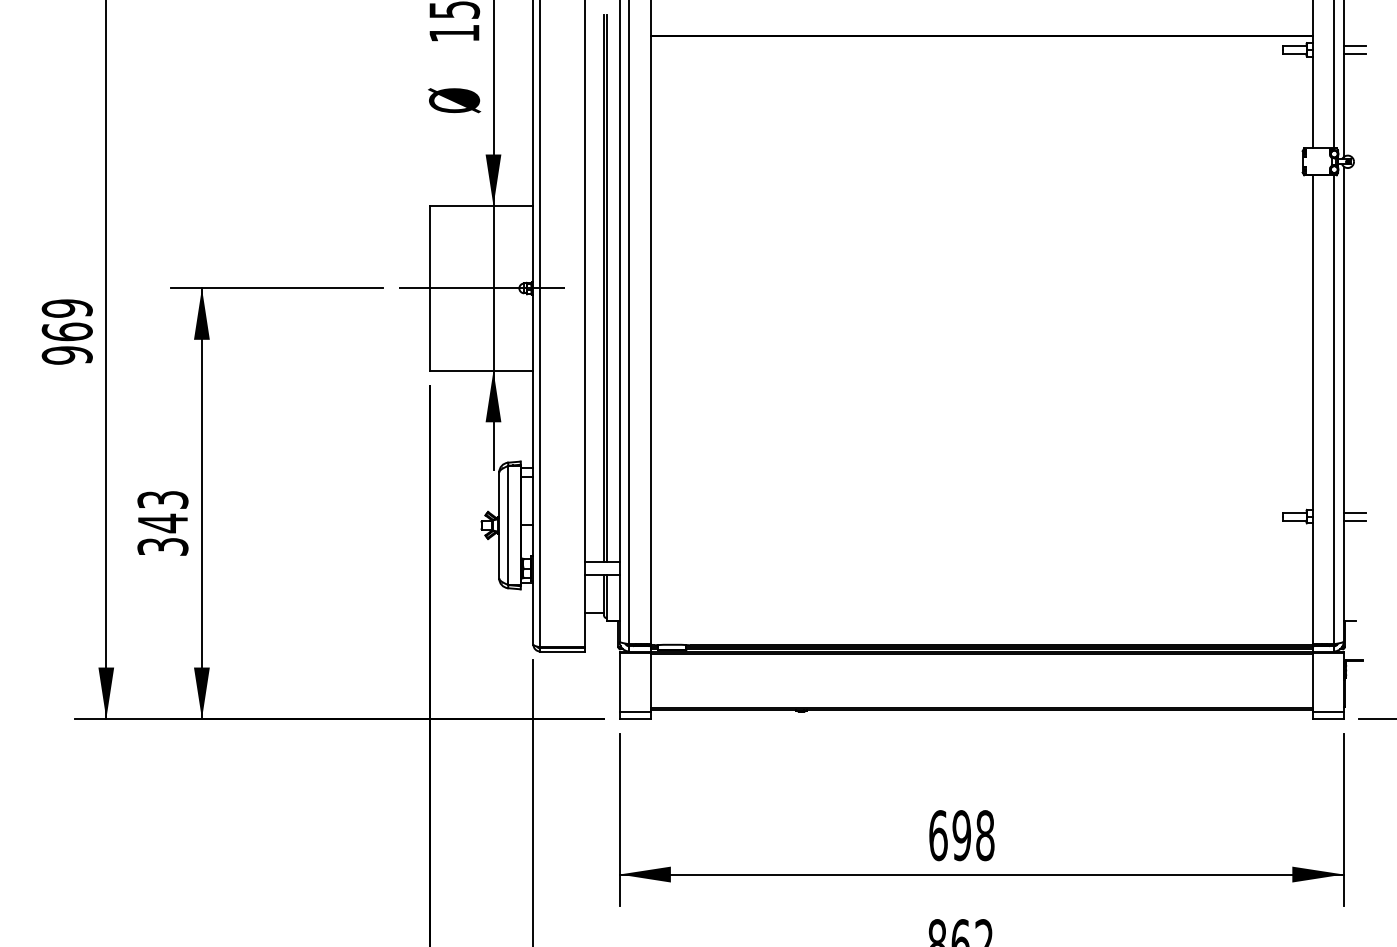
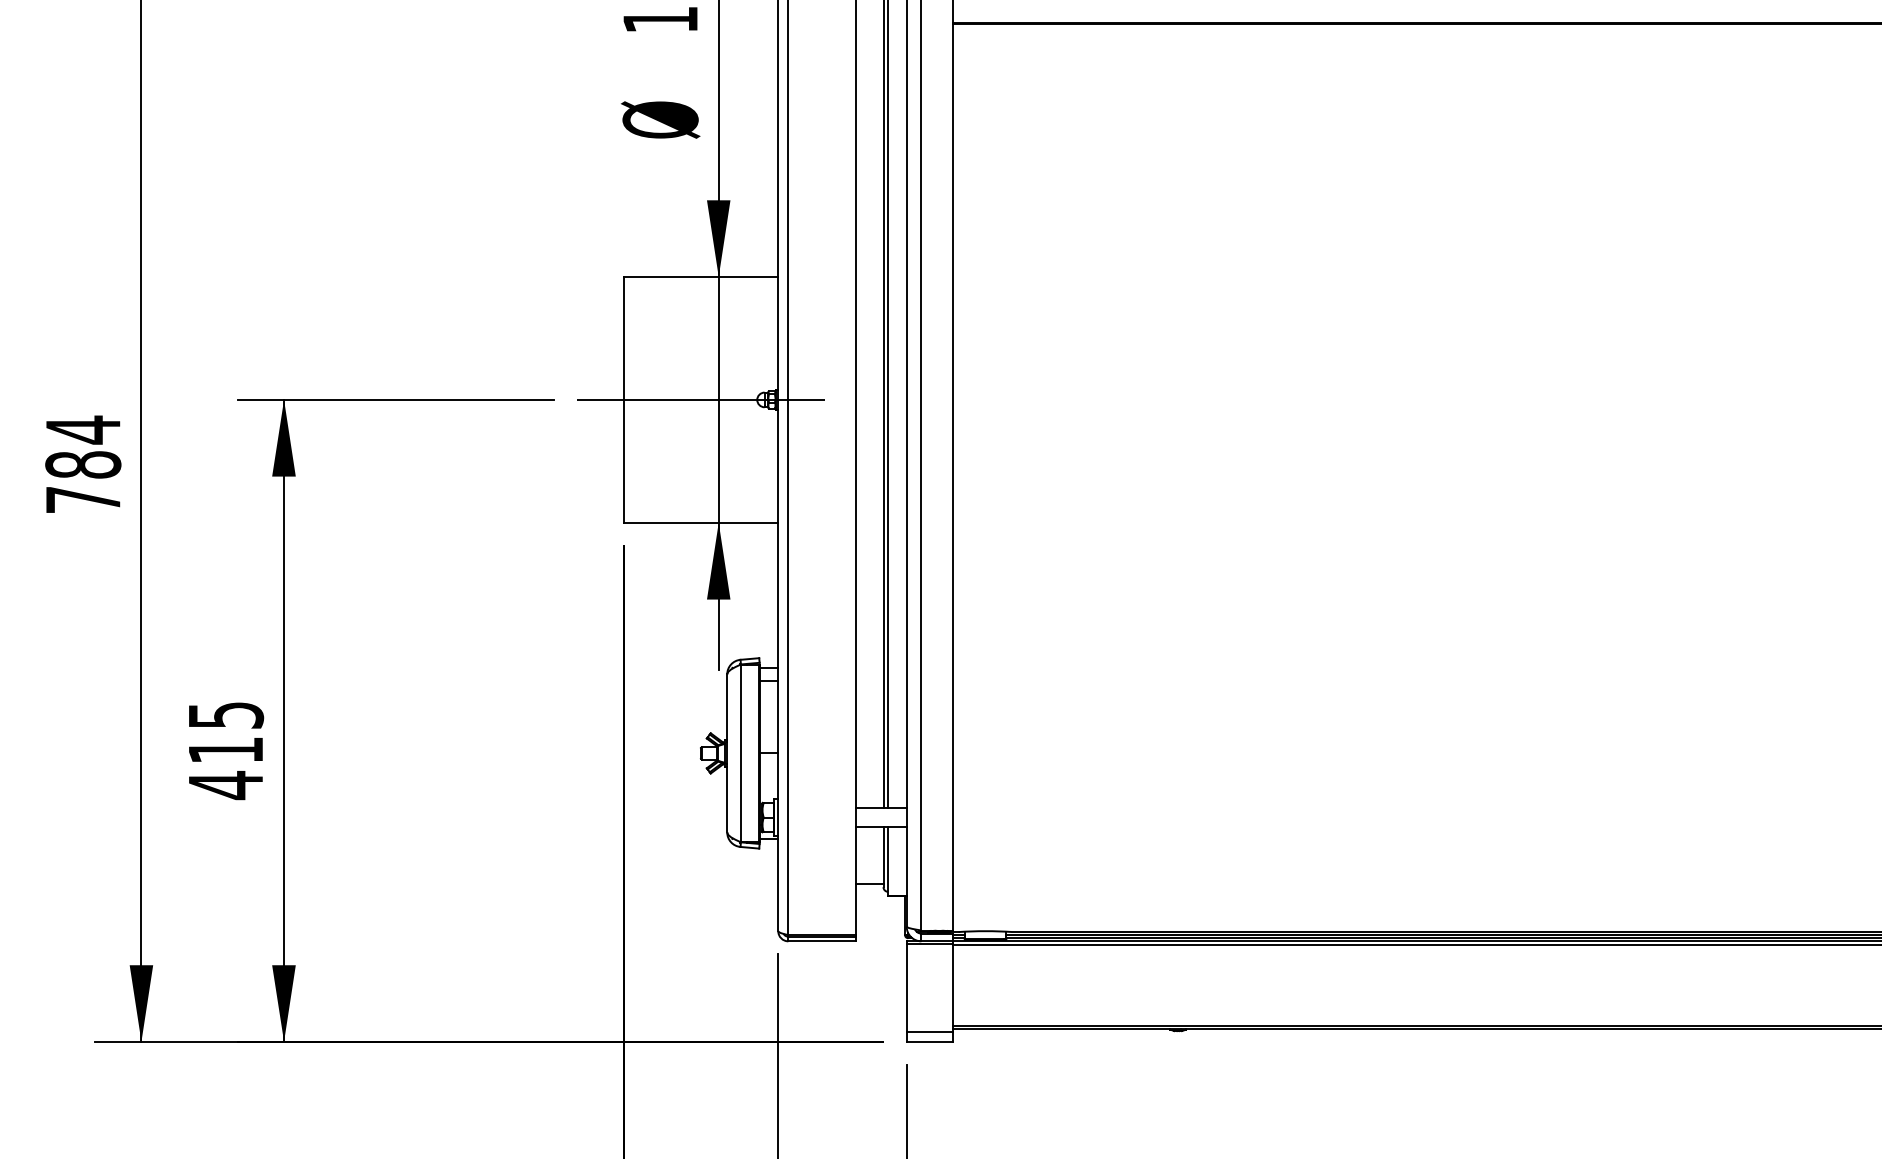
text: (66, 331) -> (82, 464), 969 -> 784
text: (162, 523) -> (225, 750), 343 -> 415

